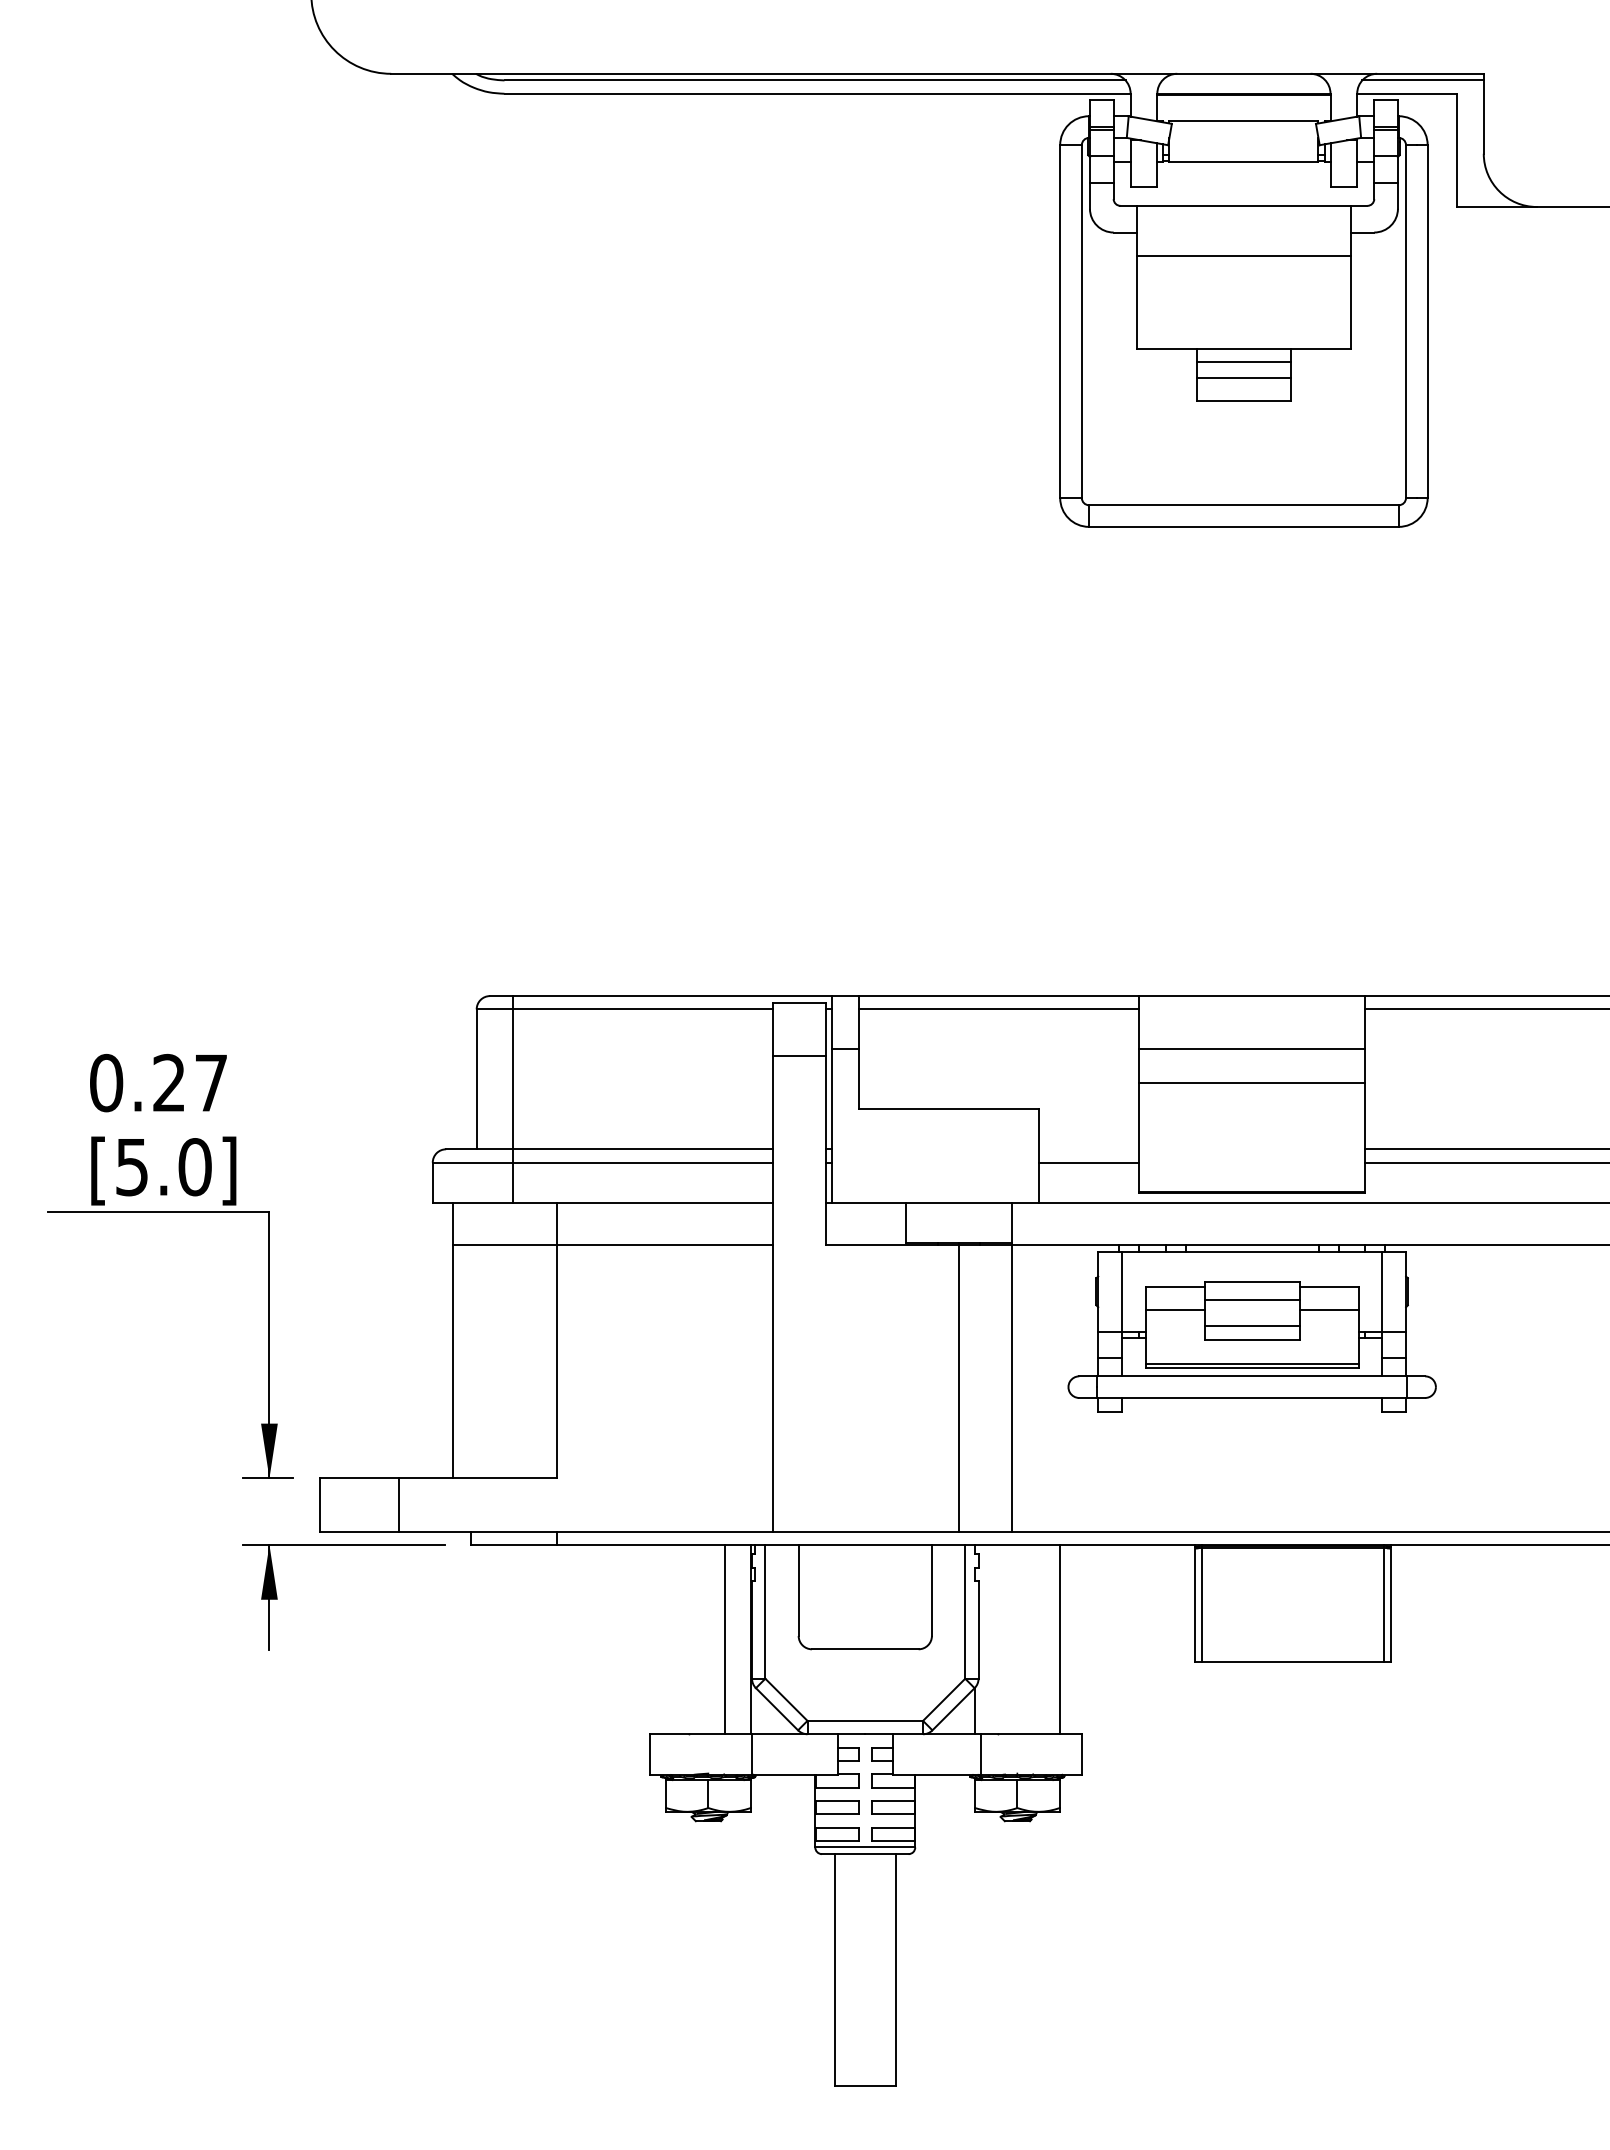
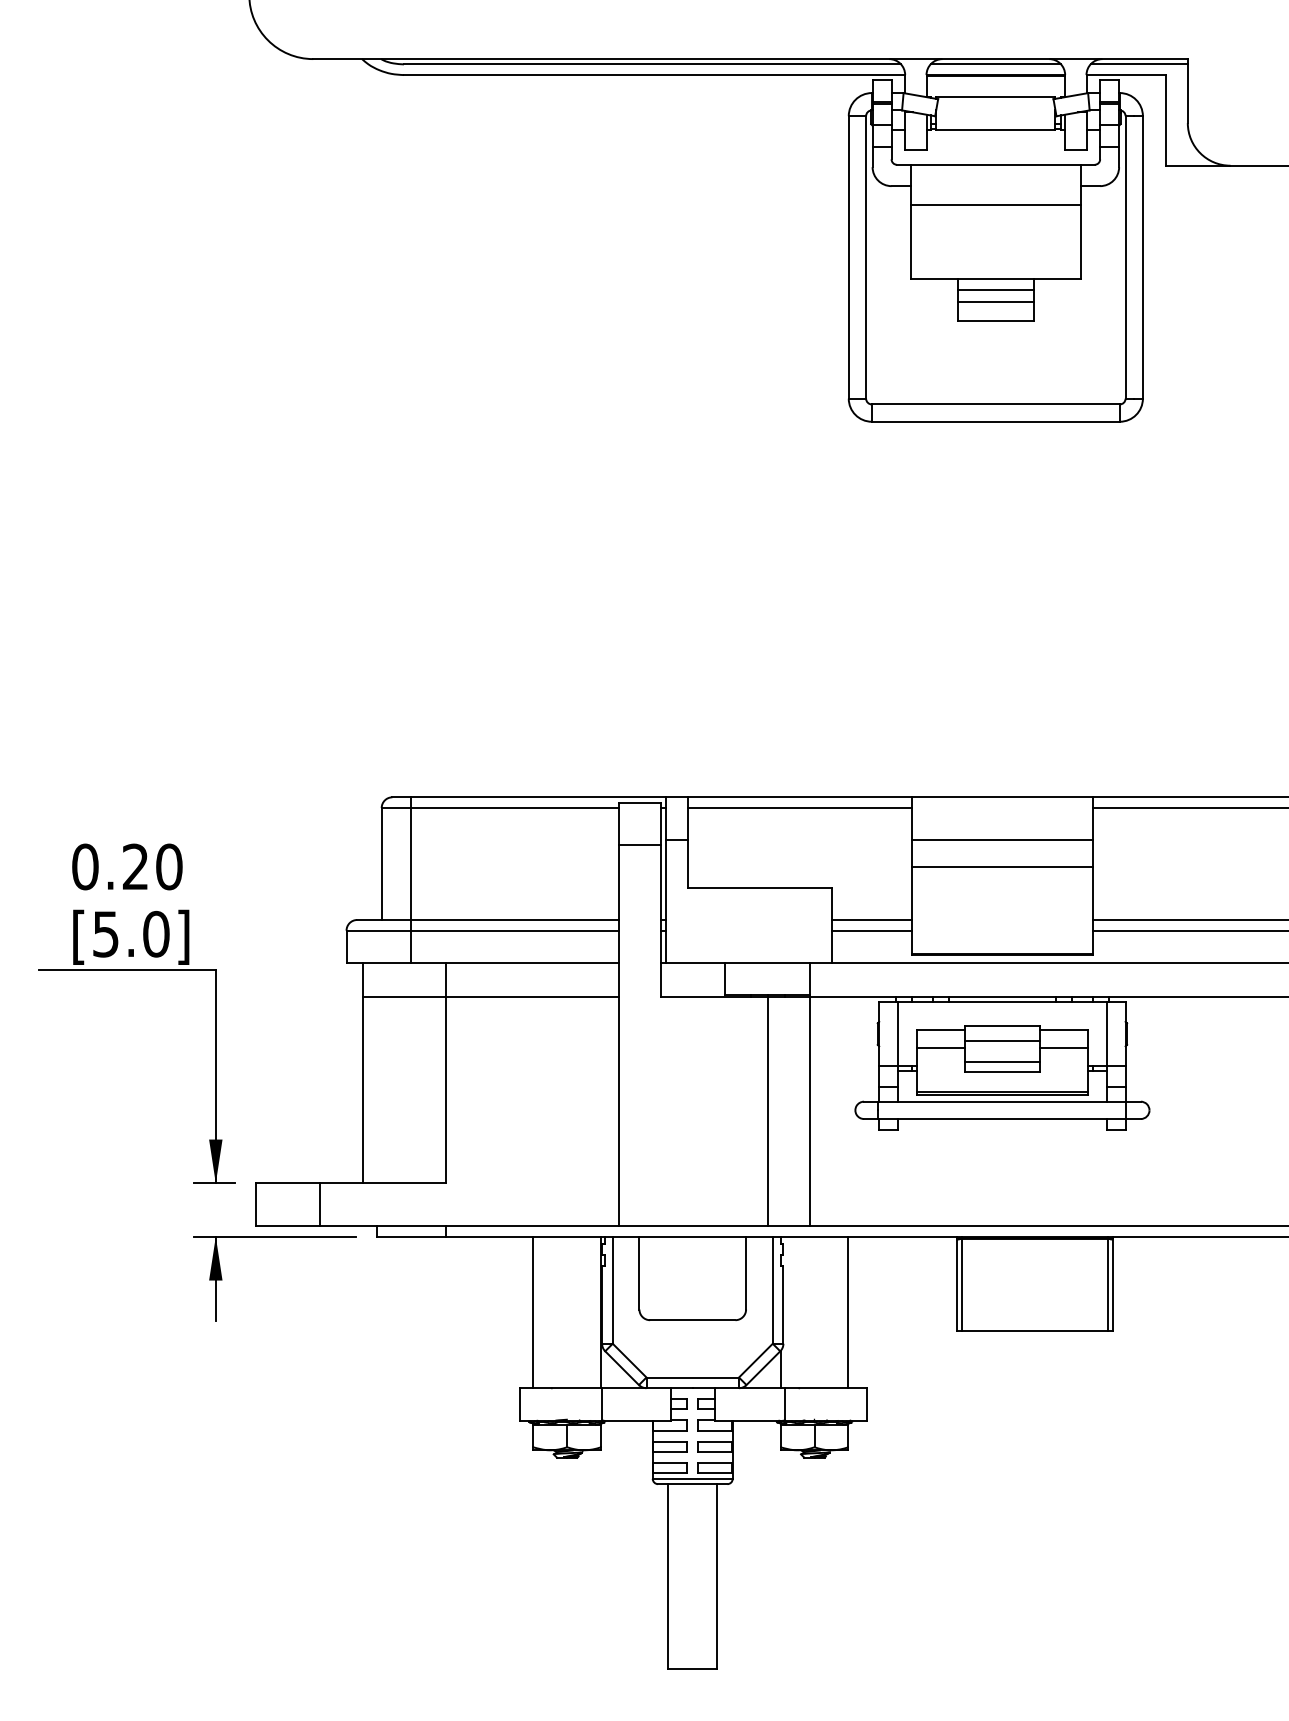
line: (1243, 80) -> (995, 64), added
text: (211, 1082) -> (169, 866), 0.27 -> 0.20
line: (1088, 1148) -> (871, 919), added
line: (725, 1639) -> (533, 1312), moved

